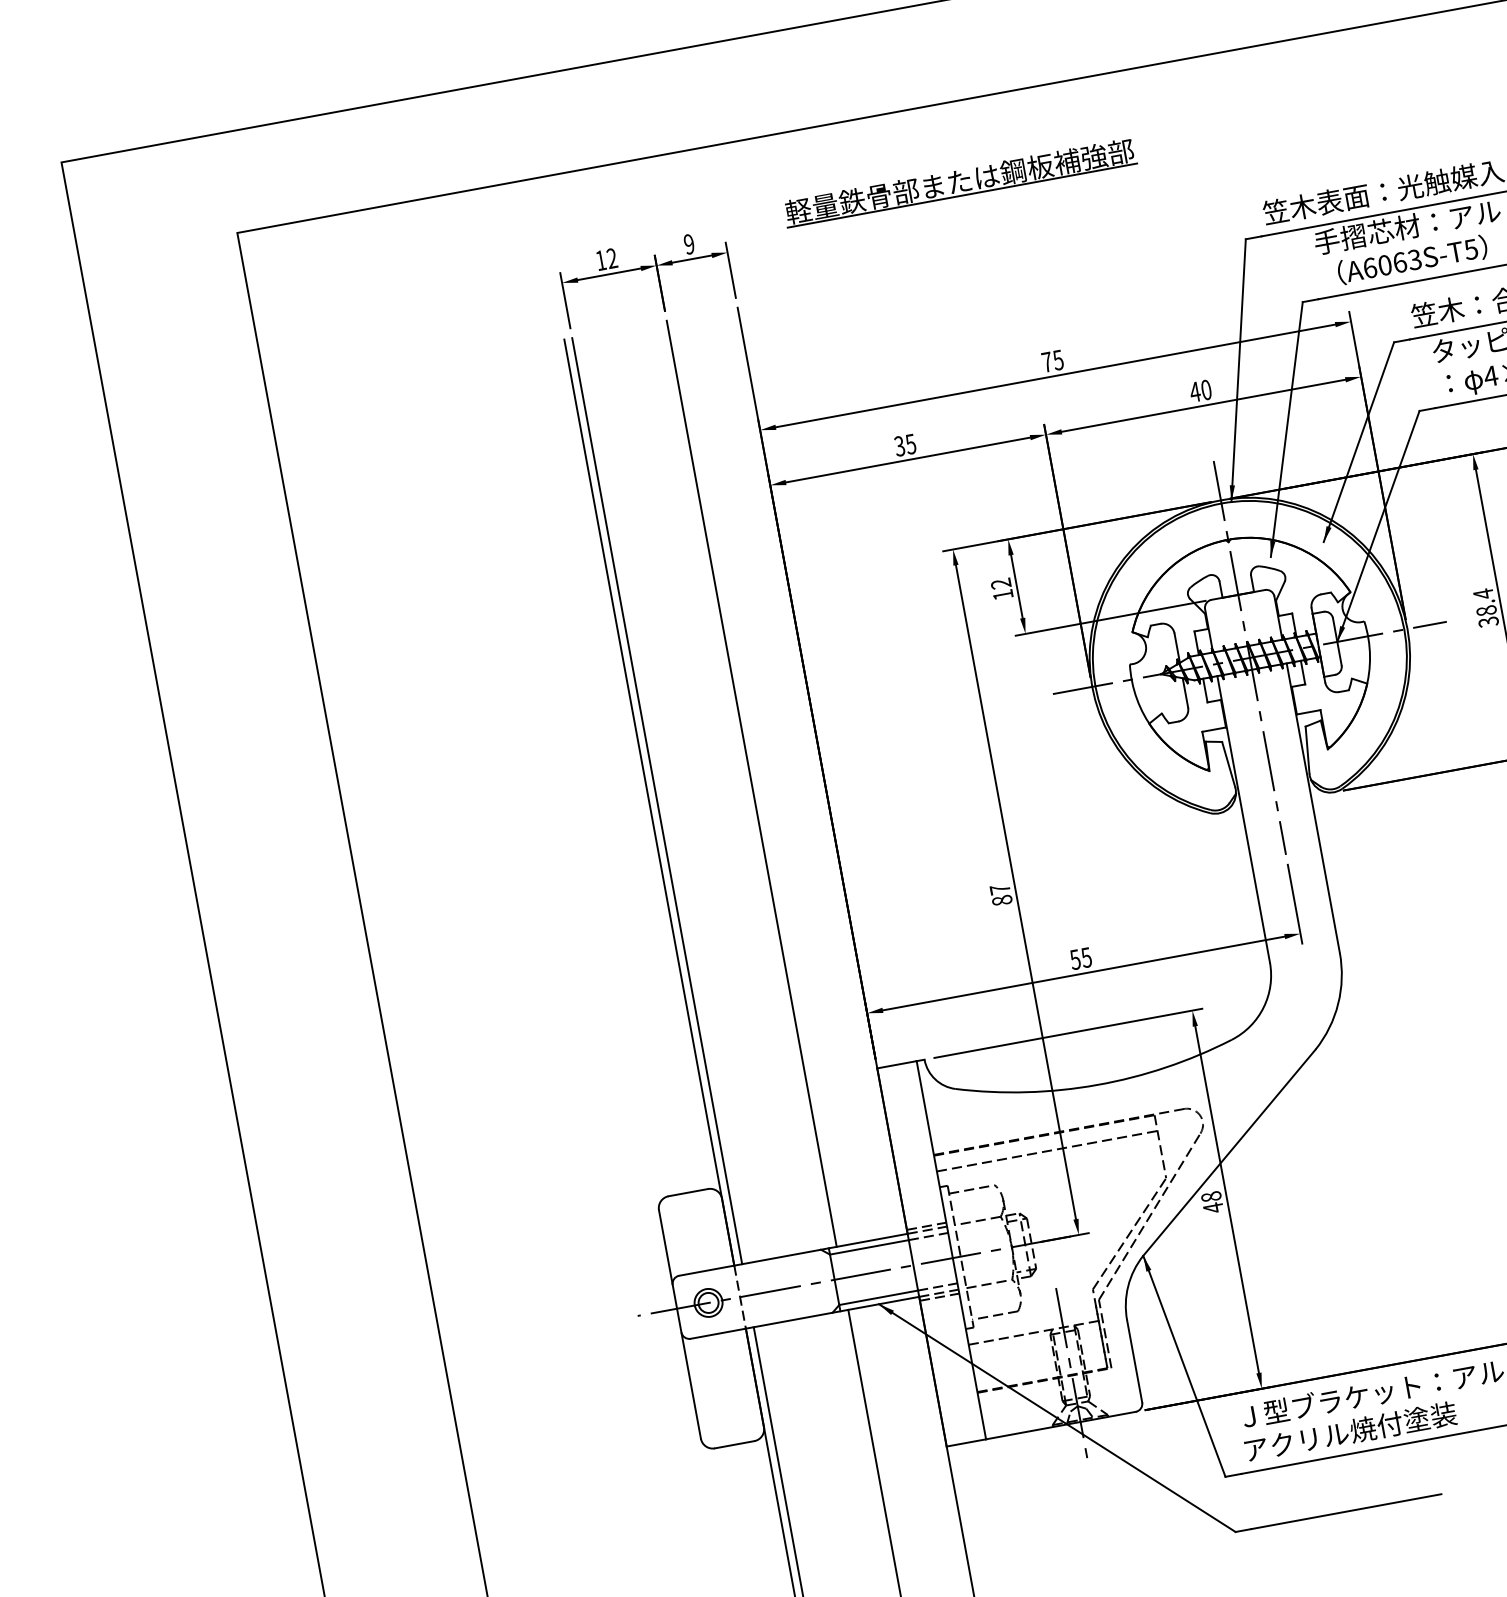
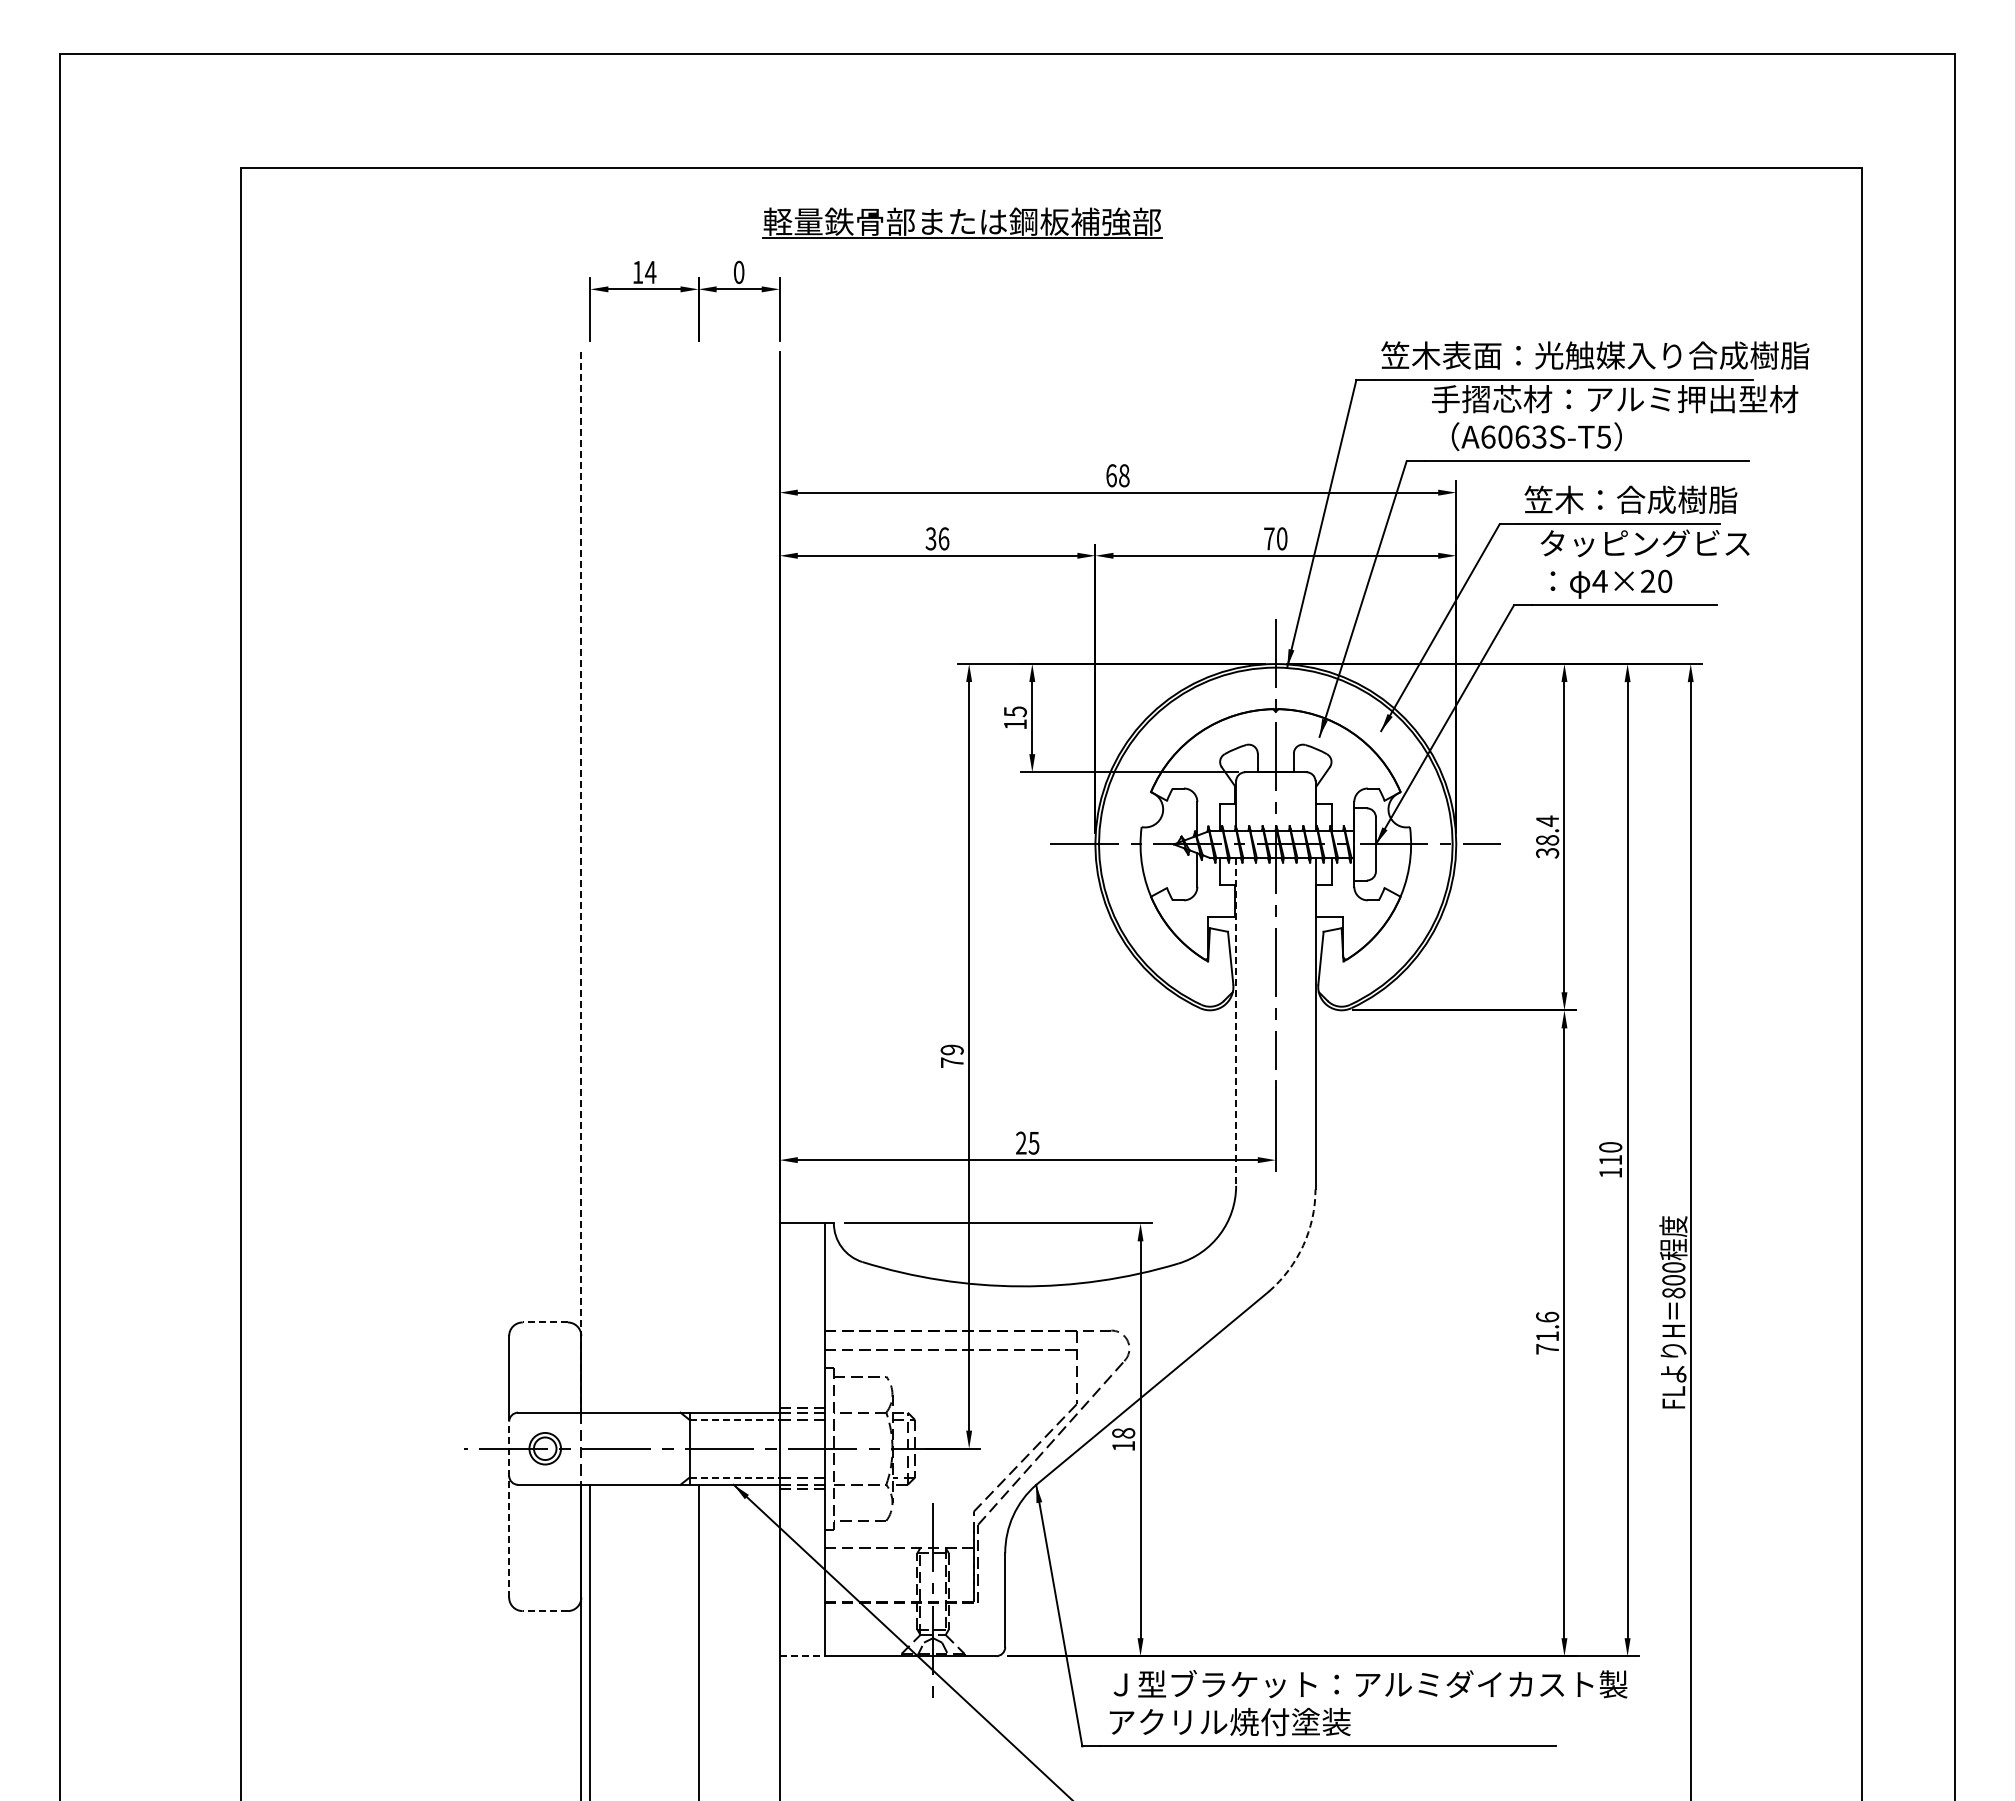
part: (959, 182) -> (962, 222), moved
text: (688, 244) -> (738, 272), 9 -> 0
text: (611, 257) -> (650, 271), 12 -> 14
text: (1052, 361) -> (1117, 475), 75 -> 68
text: (1195, 391) -> (1269, 538), 40 -> 70
text: (910, 443) -> (943, 538), 35 -> 36
text: (1000, 583) -> (1014, 711), 12 -> 15
line: (751, 783) -> (698, 882), removed
line: (657, 801) -> (590, 882), removed
line: (649, 803) -> (581, 883), solid -> dashed
line: (1243, 818) -> (1236, 1021), solid -> dashed
text: (1000, 894) -> (951, 1055), 87 -> 79
text: (1074, 959) -> (1020, 1142), 55 -> 25
arc: (1338, 1003) -> (1303, 1245), solid -> dashed
line: (688, 1192) -> (545, 1322), solid -> dashed
text: (1213, 1208) -> (1123, 1446), 48 -> 18
line: (870, 1246) -> (735, 1419), solid -> dashed
line: (879, 1297) -> (735, 1477), solid -> dashed
line: (687, 1361) -> (509, 1509), solid -> dashed
line: (966, 1443) -> (802, 1656), solid -> dashed
line: (734, 1445) -> (545, 1611), solid -> dashed

